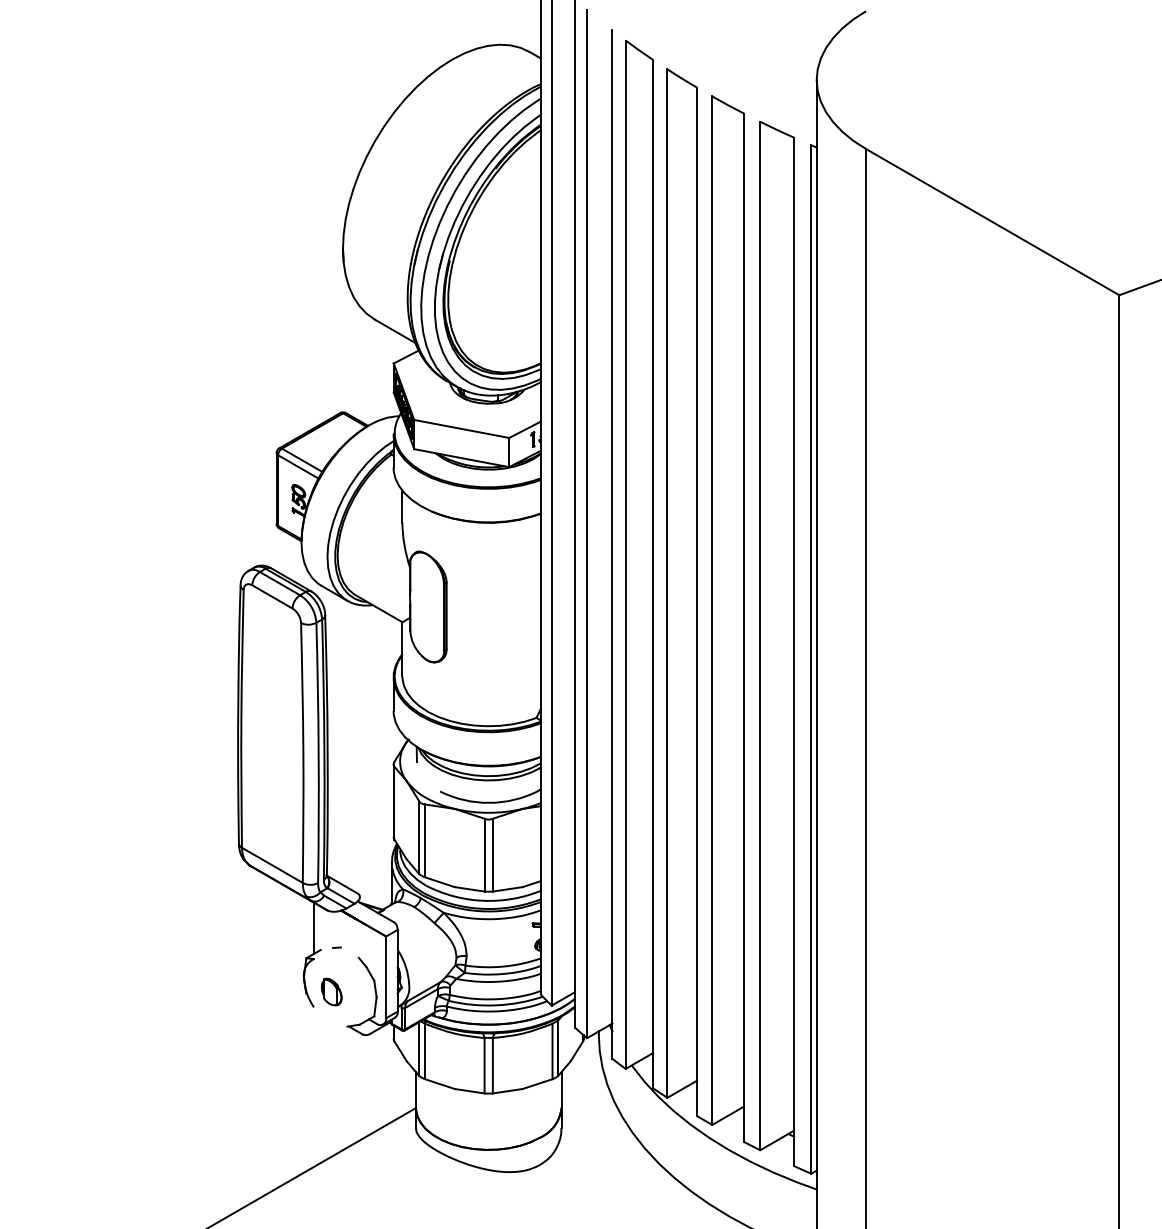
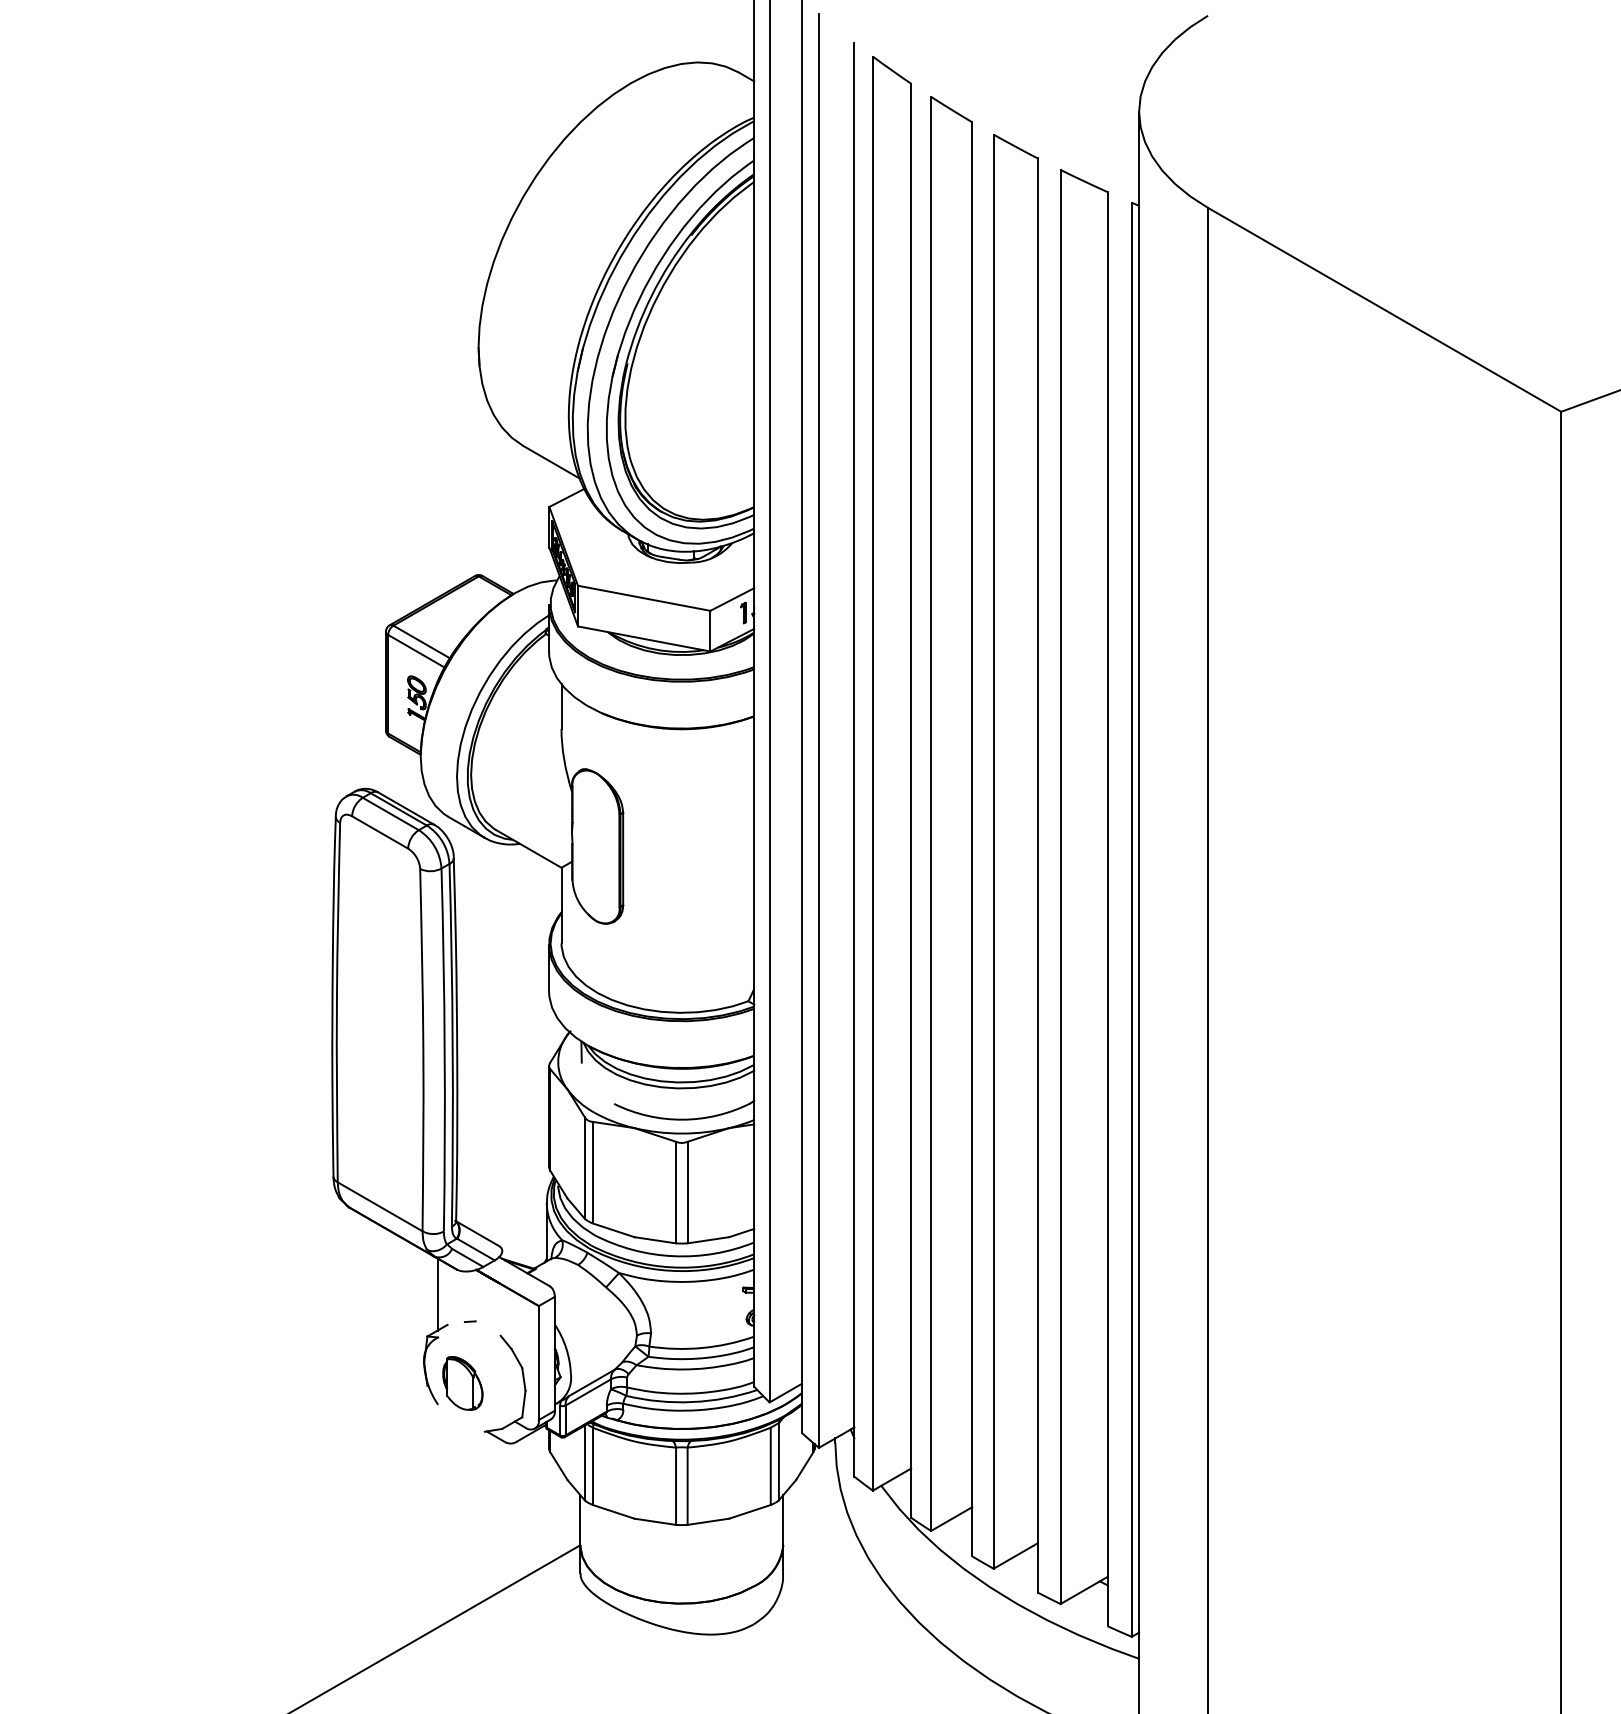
part: (331, 992) -> (462, 1383), size x1.43

